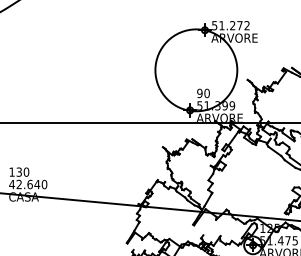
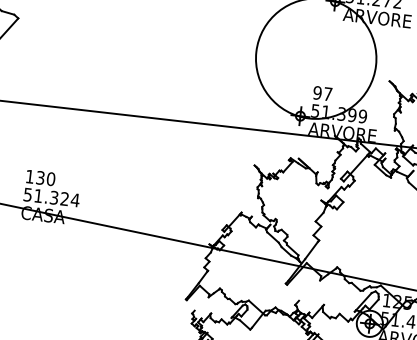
text: (206, 93) -> (327, 94), 90 -> 97
text: (28, 184) -> (51, 197), 42.640 -> 51.324

